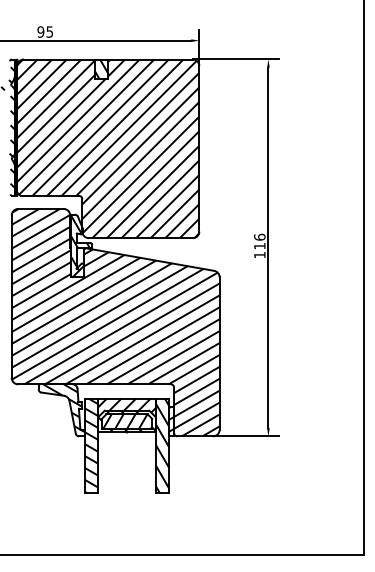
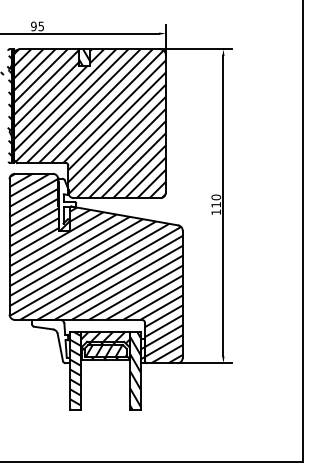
text: (259, 236) -> (215, 196), 116 -> 110
hatch: (79, 242) -> (66, 201), removed
hatch: (63, 408) -> (52, 340), removed

